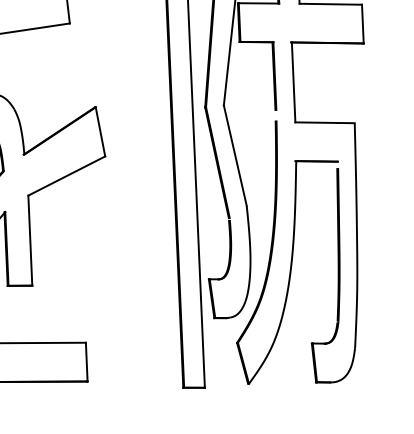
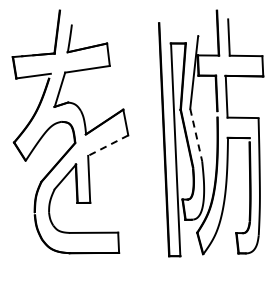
line: (235, 156) -> (196, 135), solid -> dashed
line: (67, 175) -> (108, 145), solid -> dashed

